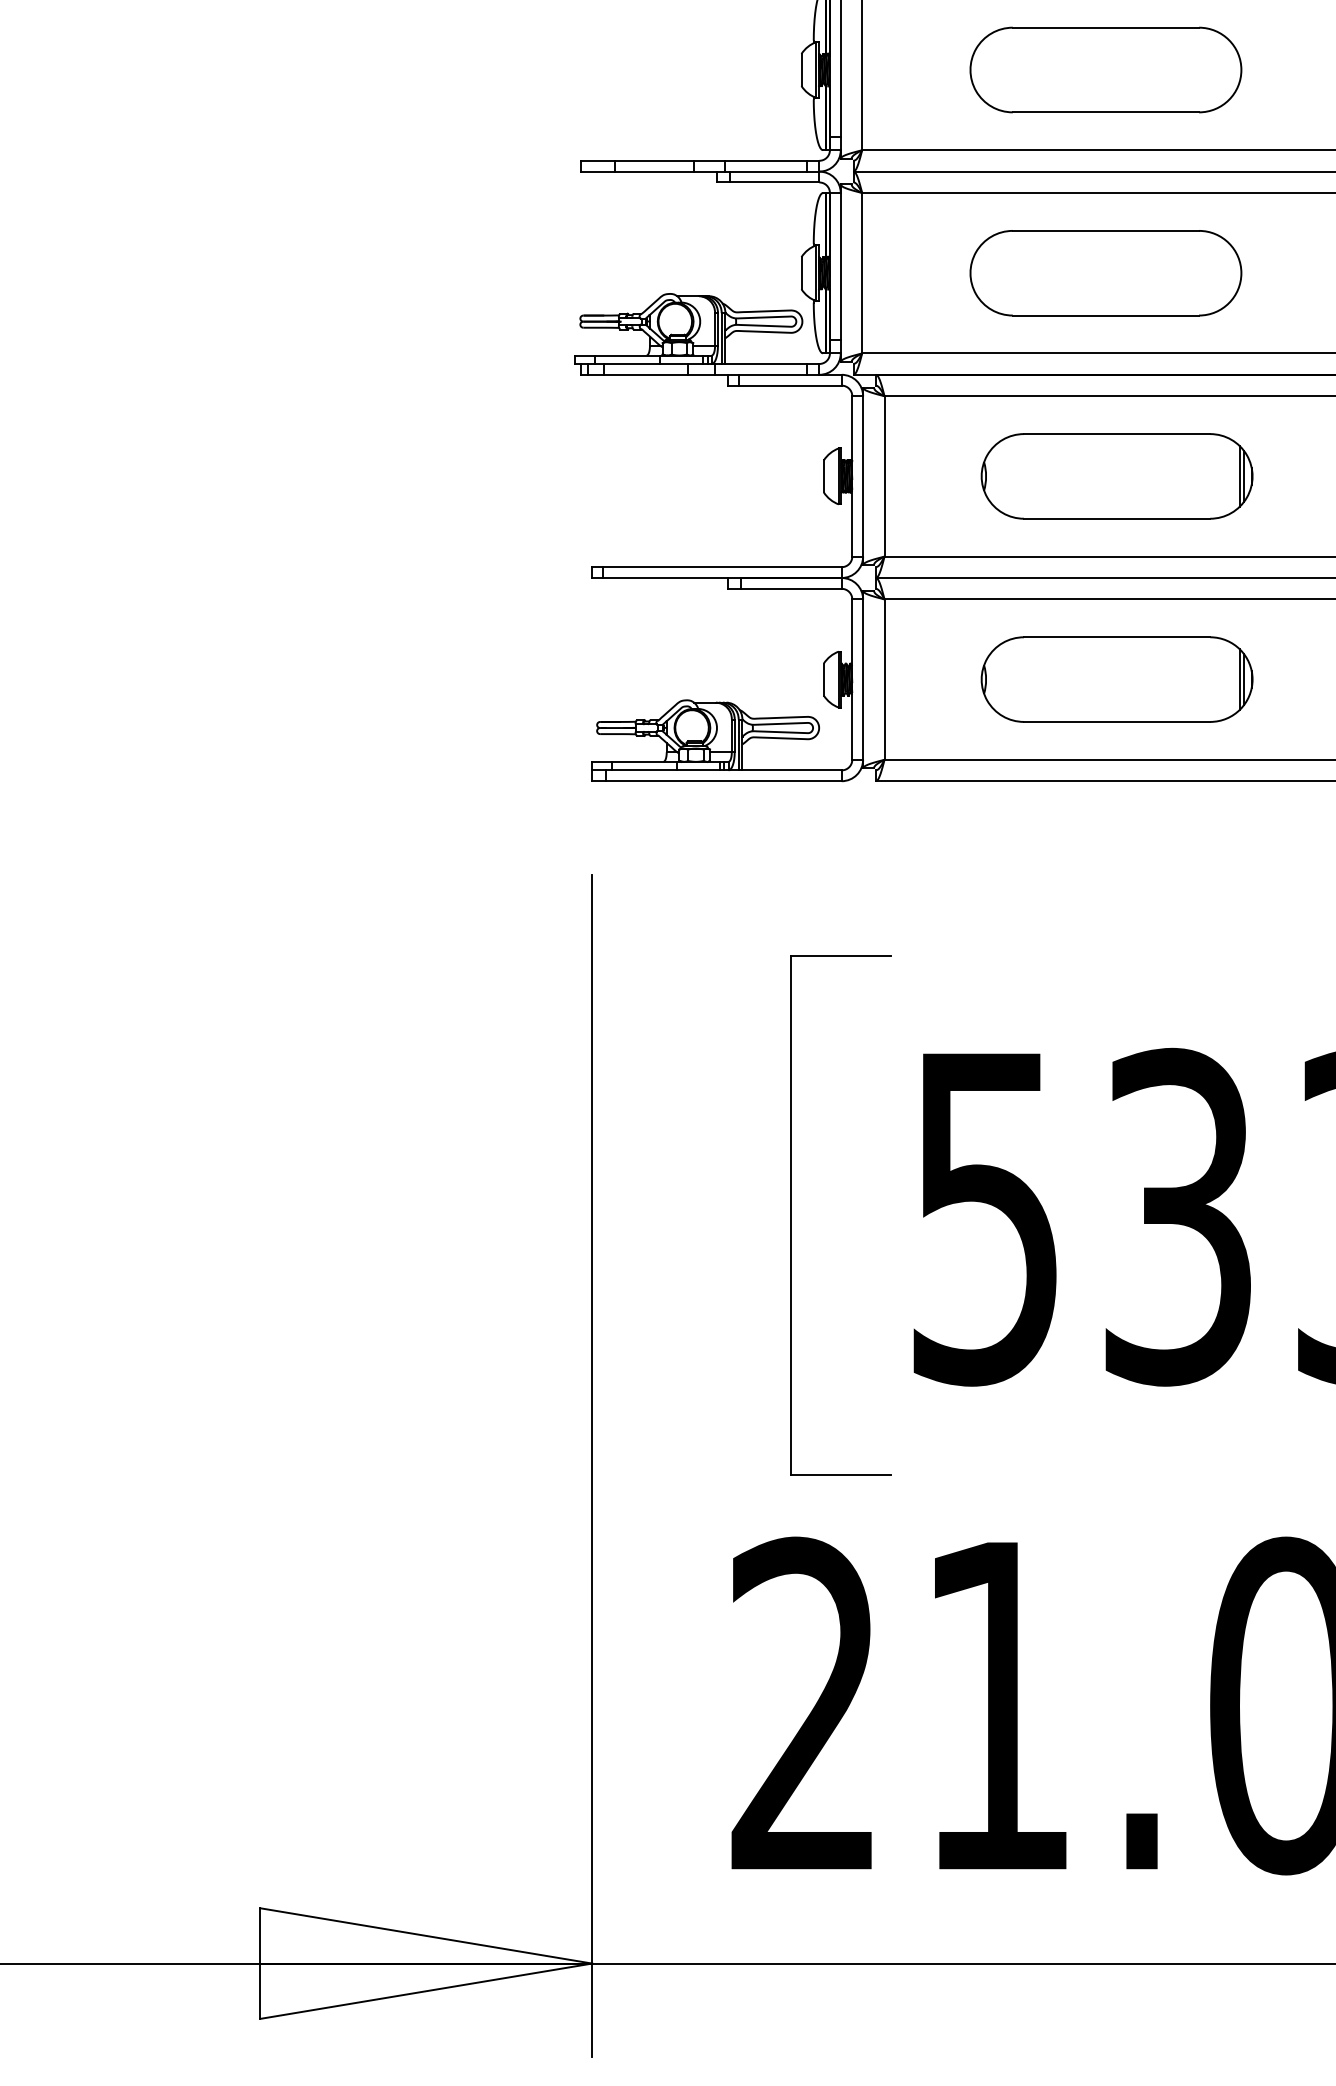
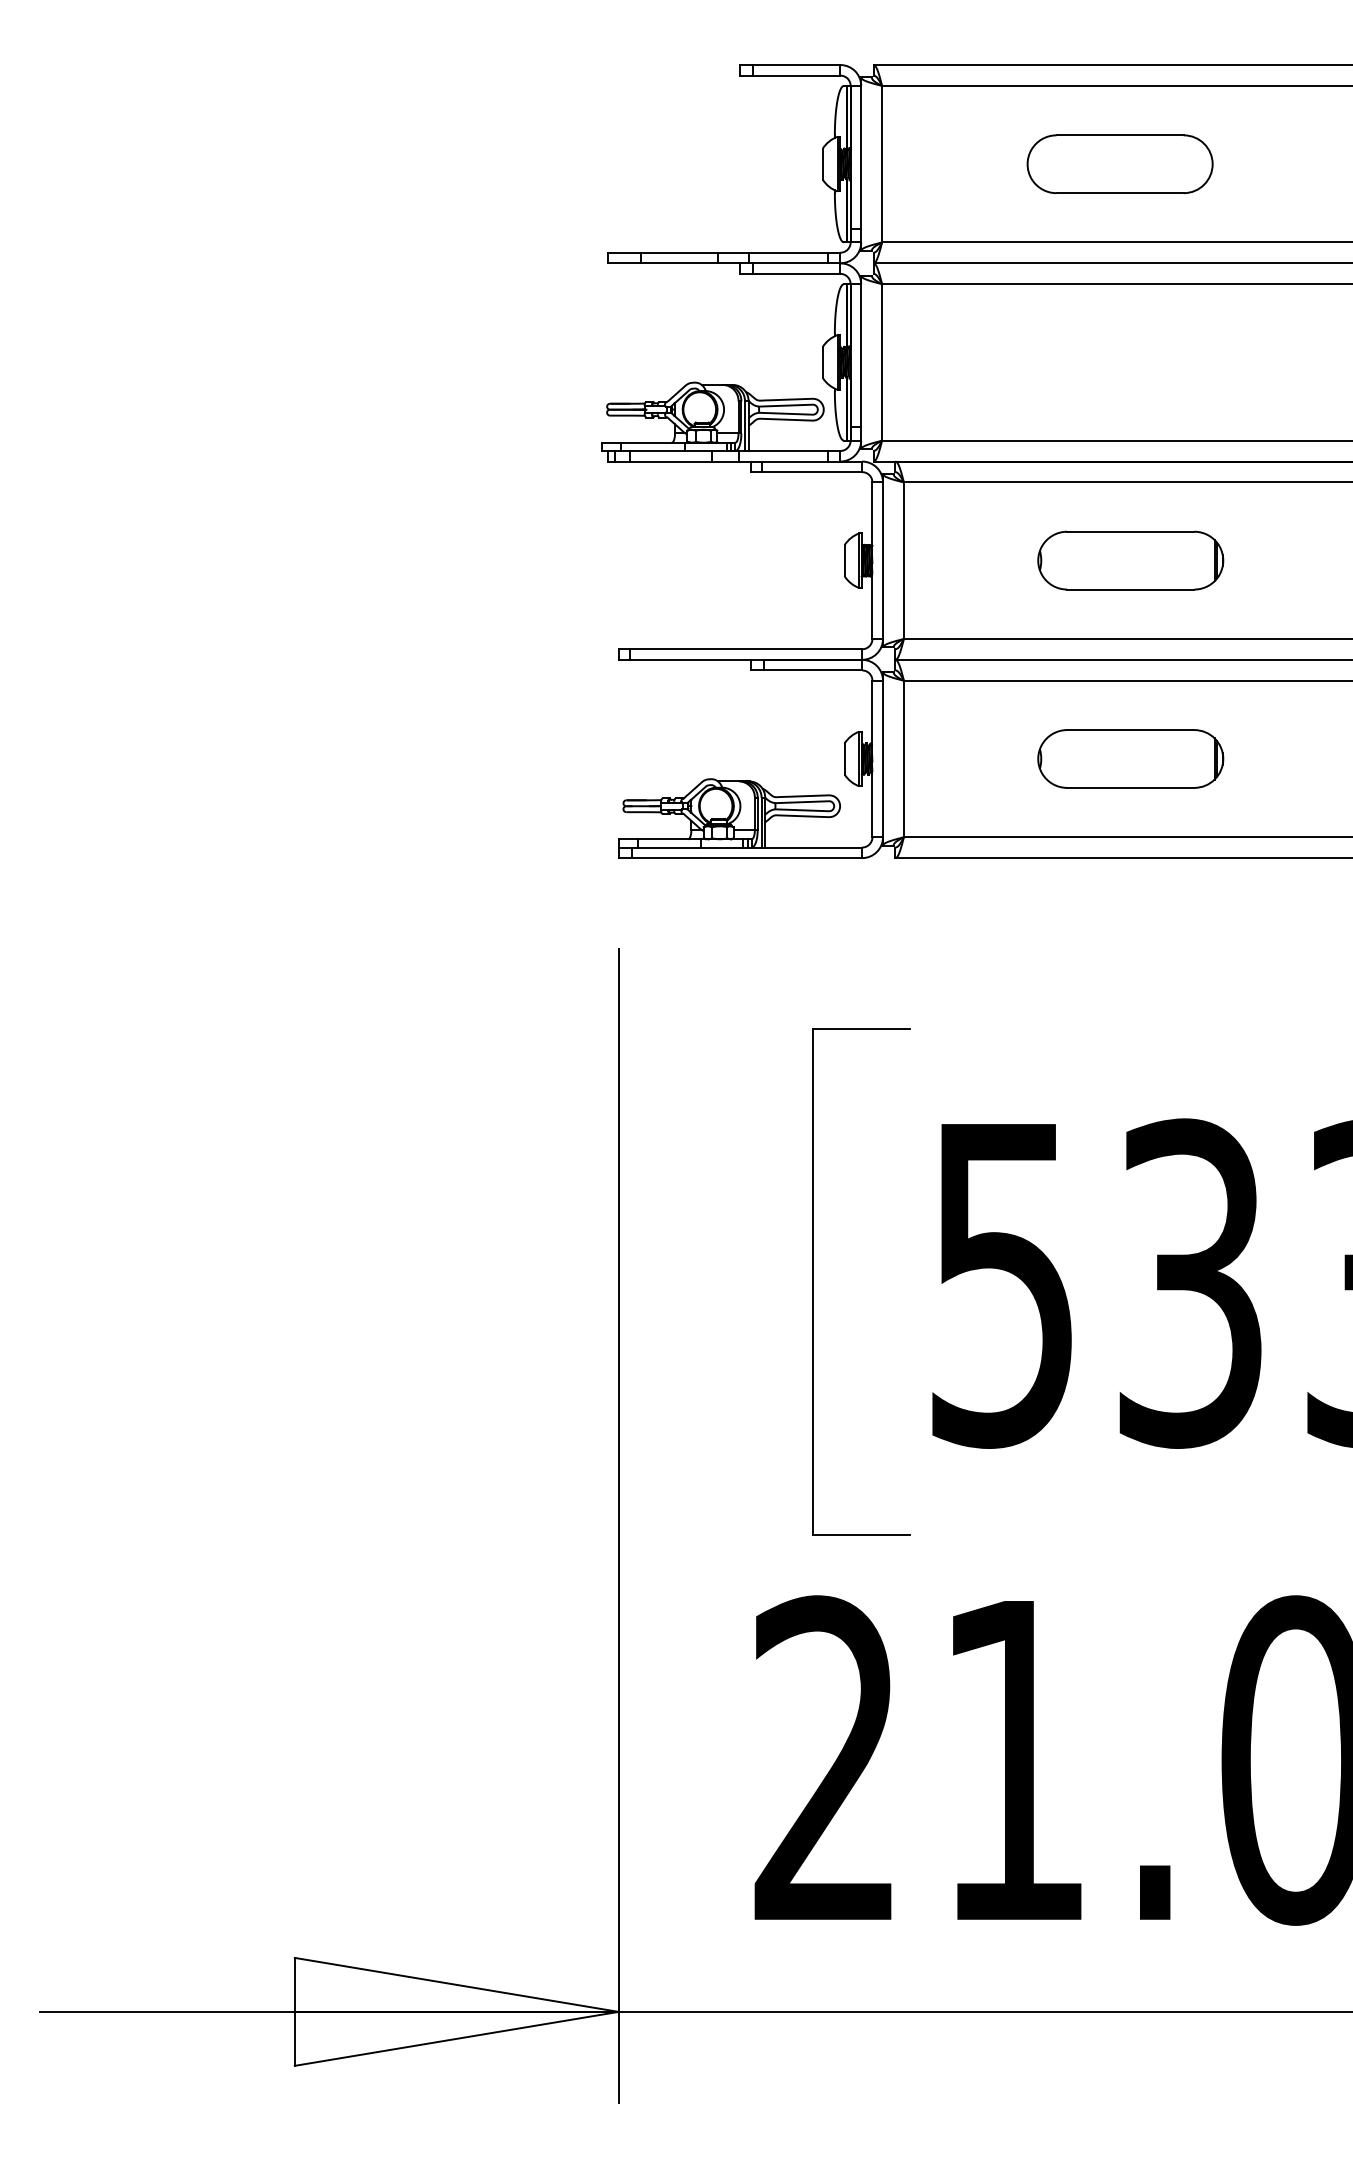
part: (1106, 70) -> (1120, 164), size x0.7
part: (1106, 273) -> (1120, 362), removed
part: (1116, 476) -> (1130, 560), size x0.7
part: (1116, 679) -> (1130, 758), size x0.7

